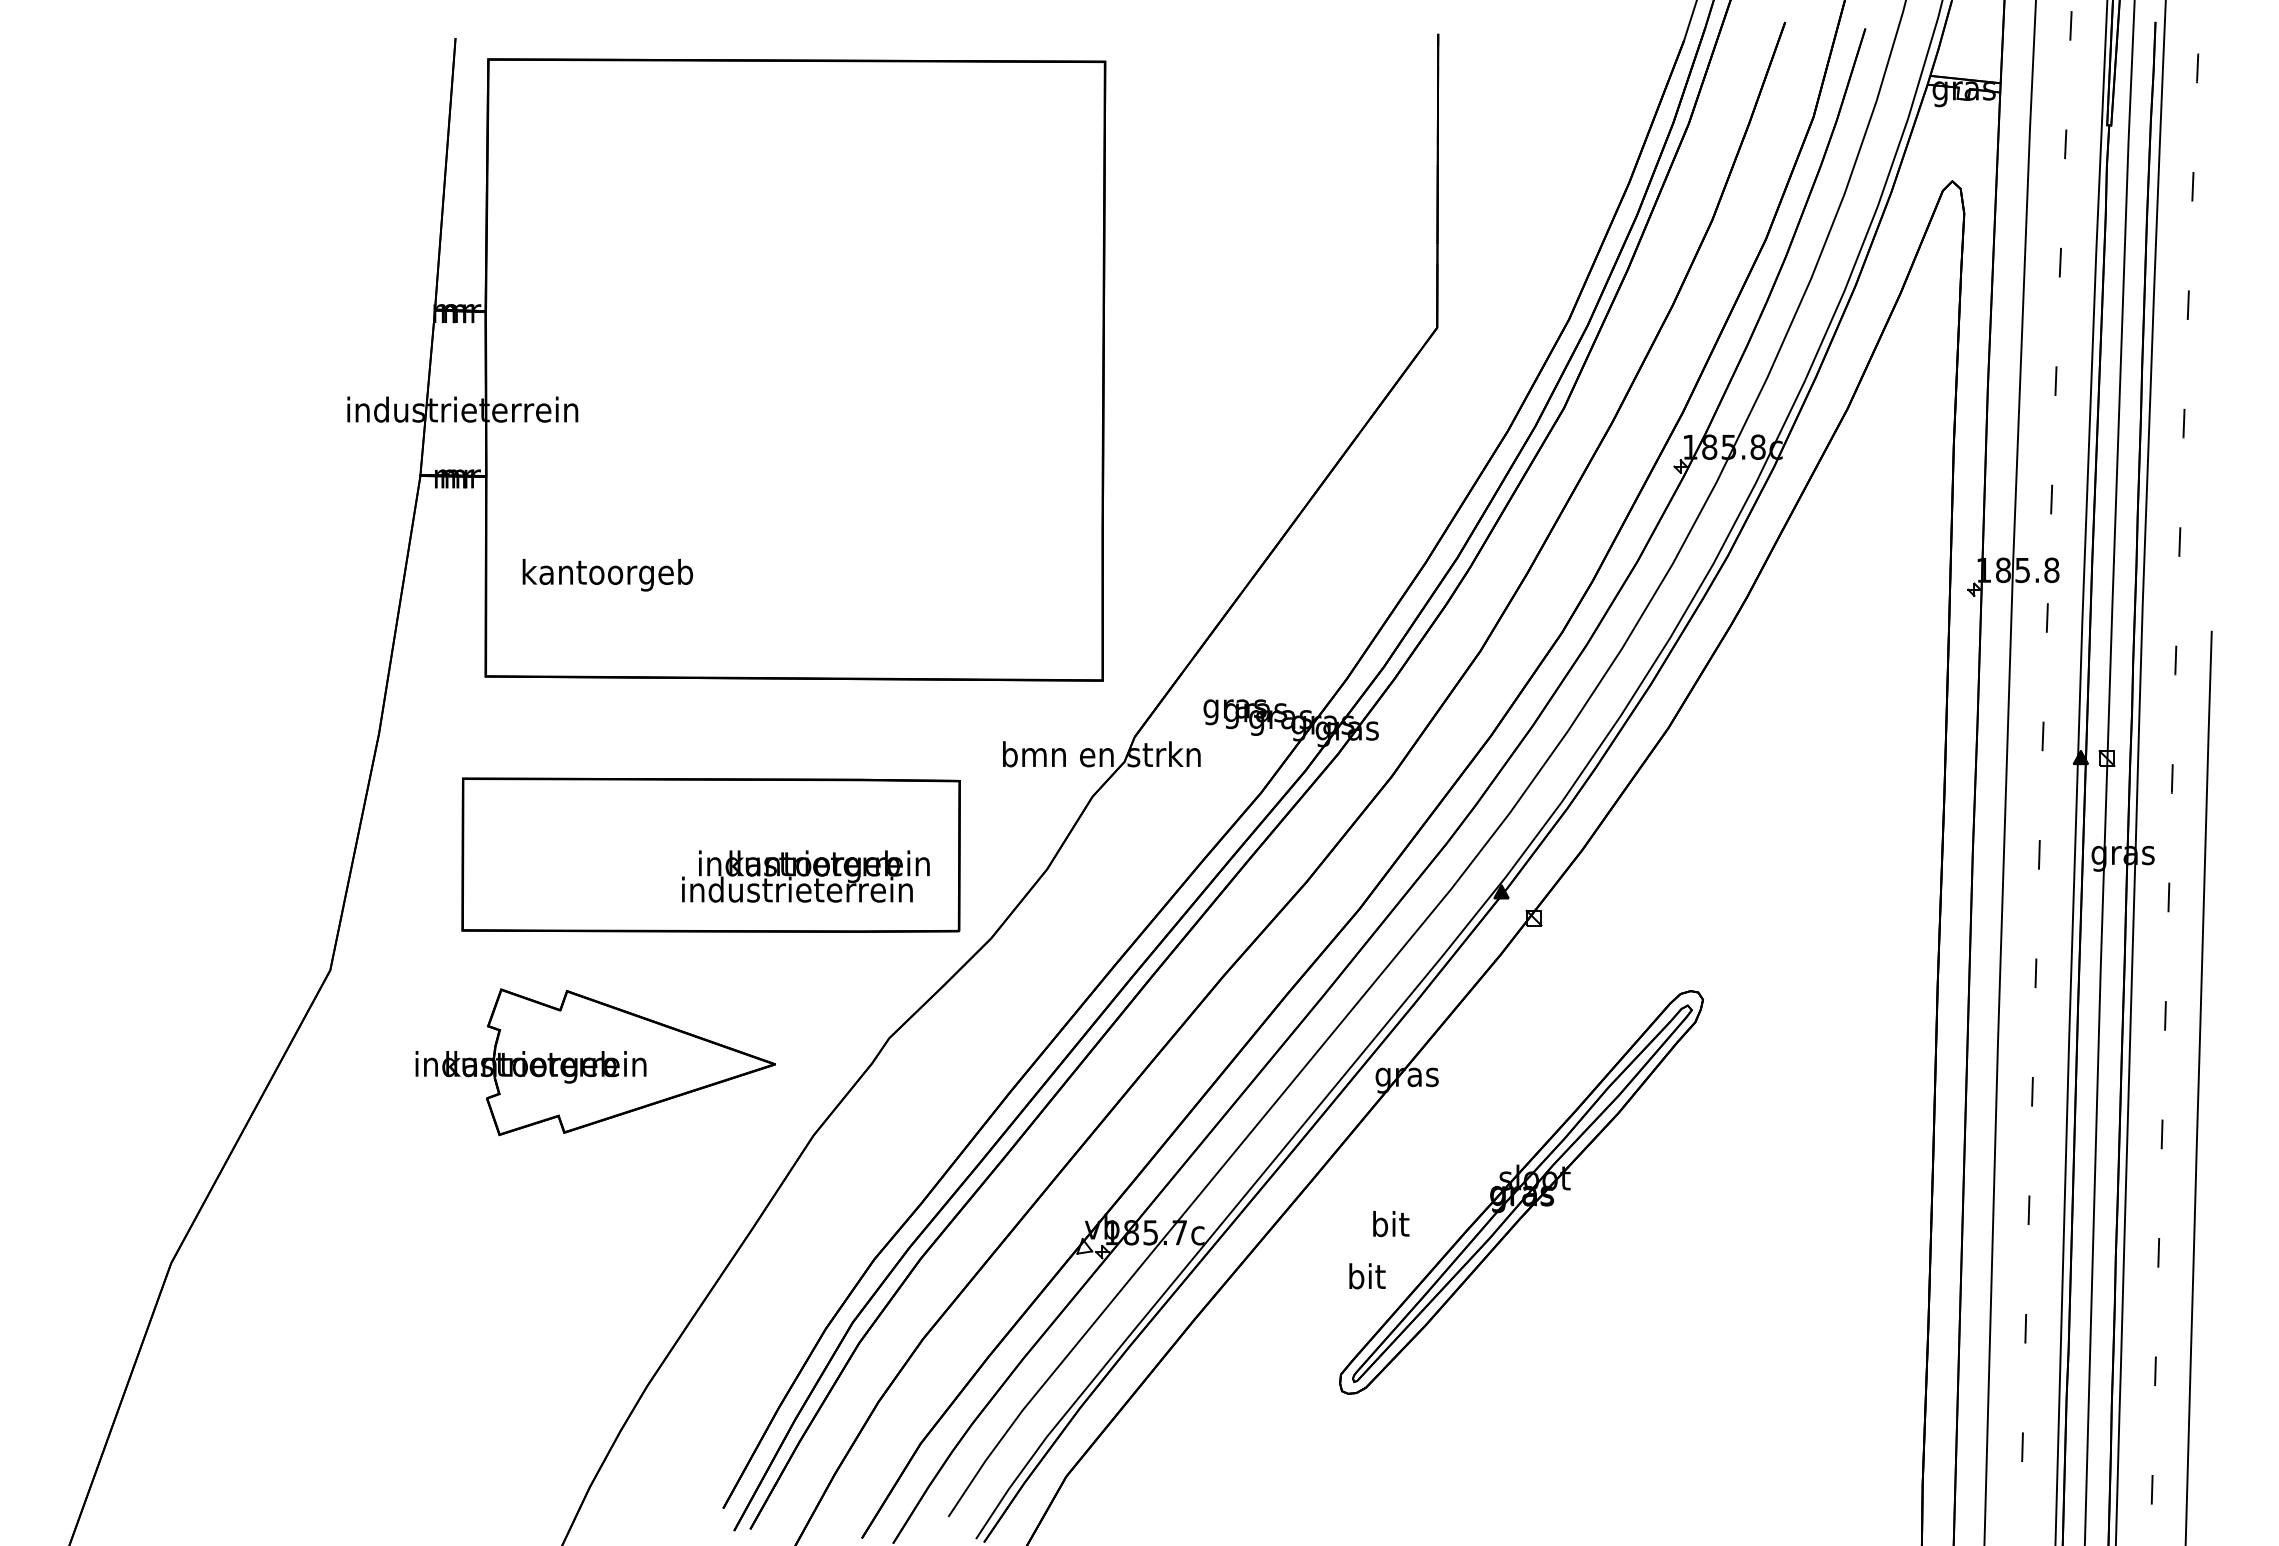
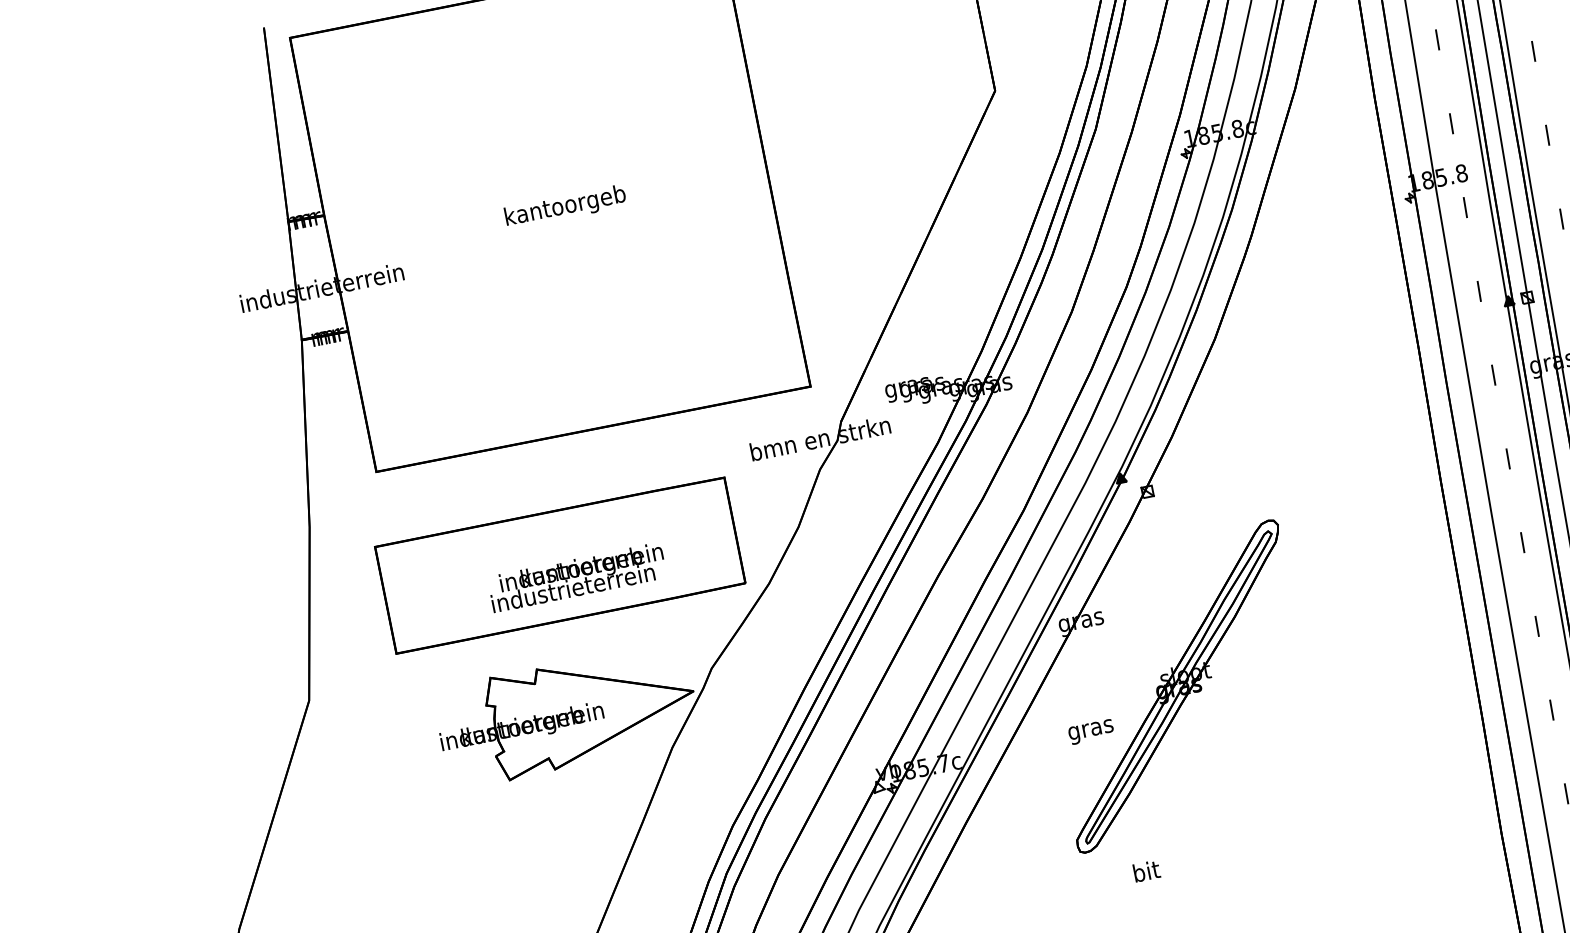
text: (607, 575) -> (565, 207), moved
text: (805, 876) -> (577, 577), moved
part: (595, 1061) -> (566, 714), moved
text: (1389, 1227) -> (1090, 729), bit -> gras
text: (1367, 1276) -> (1146, 871), moved

